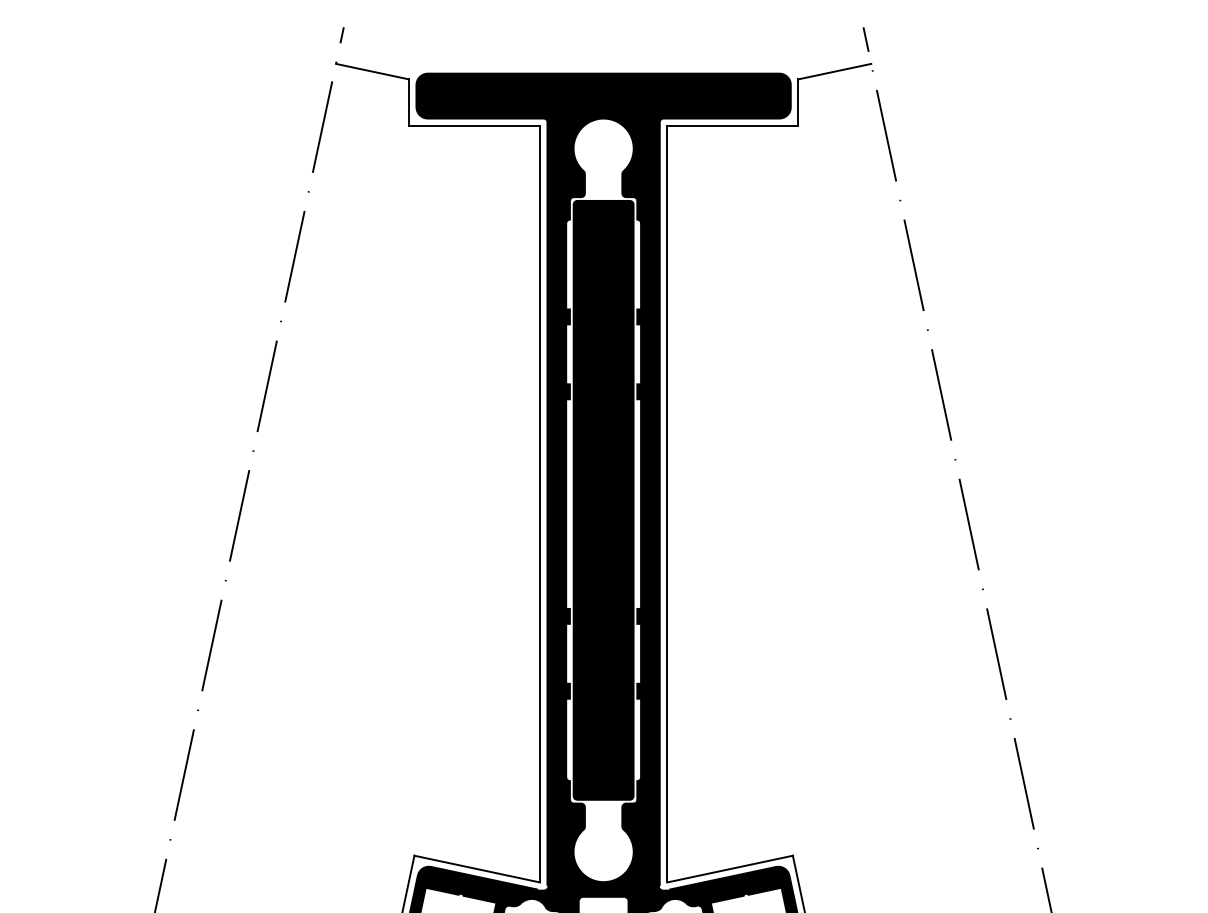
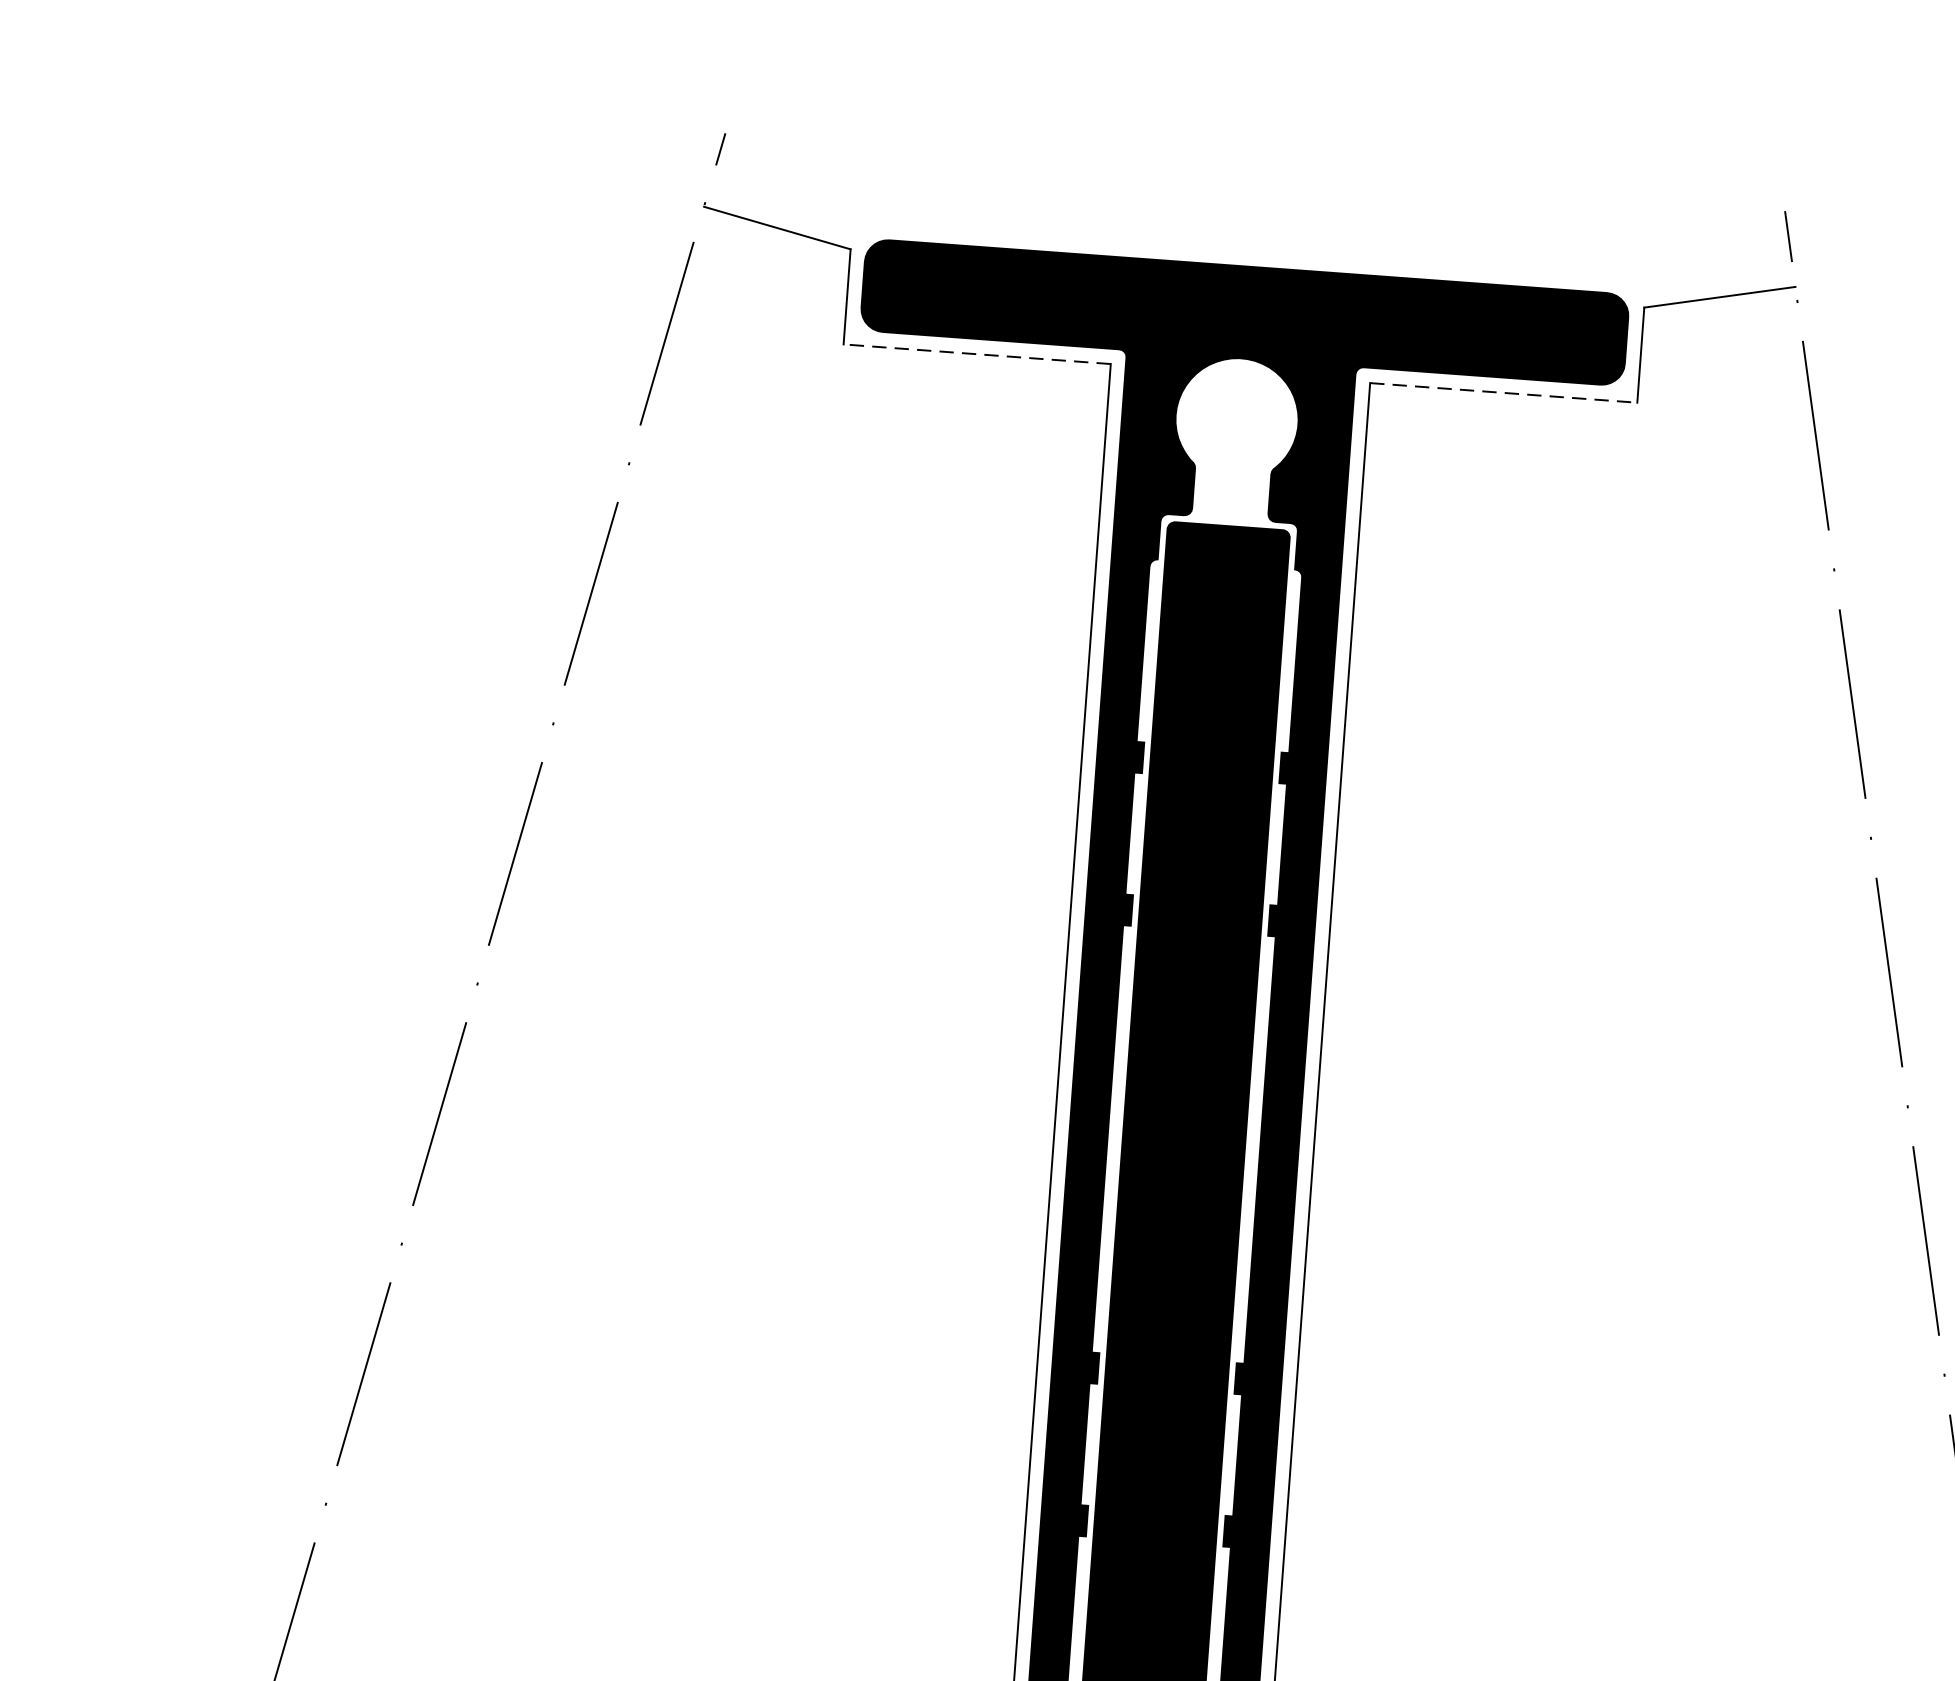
line: (474, 126) -> (977, 355), solid -> dashed
line: (732, 126) -> (1503, 393), solid -> dashed

